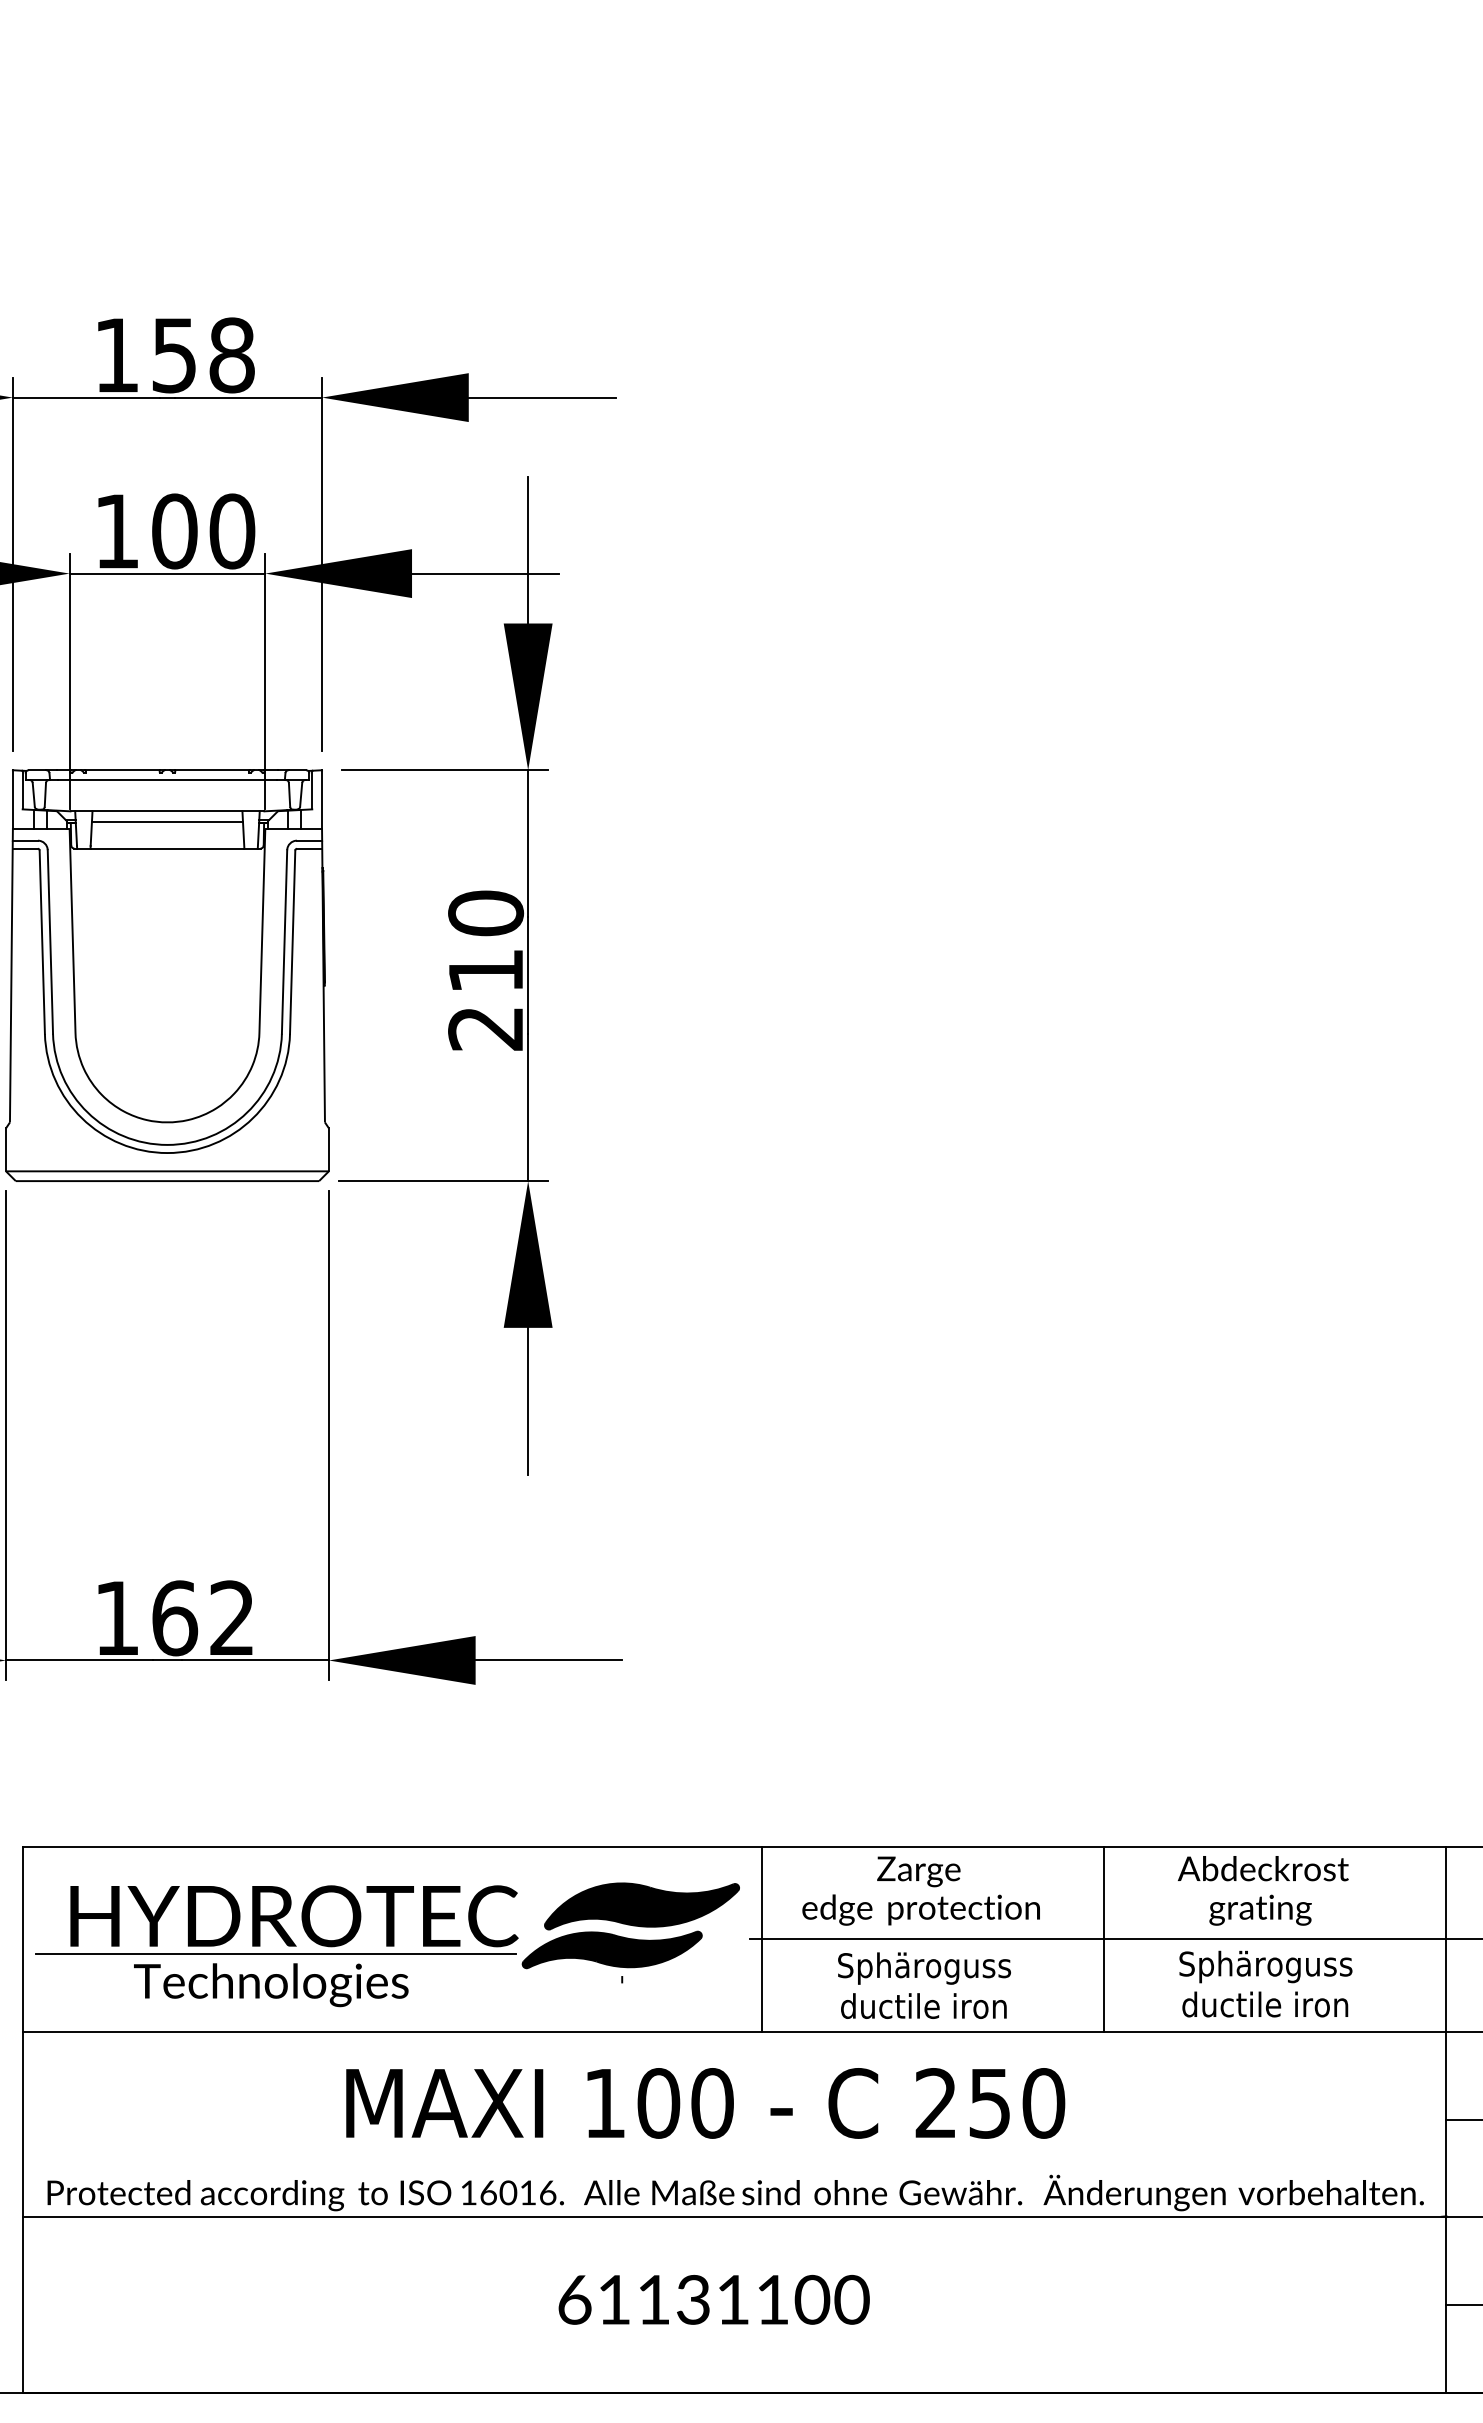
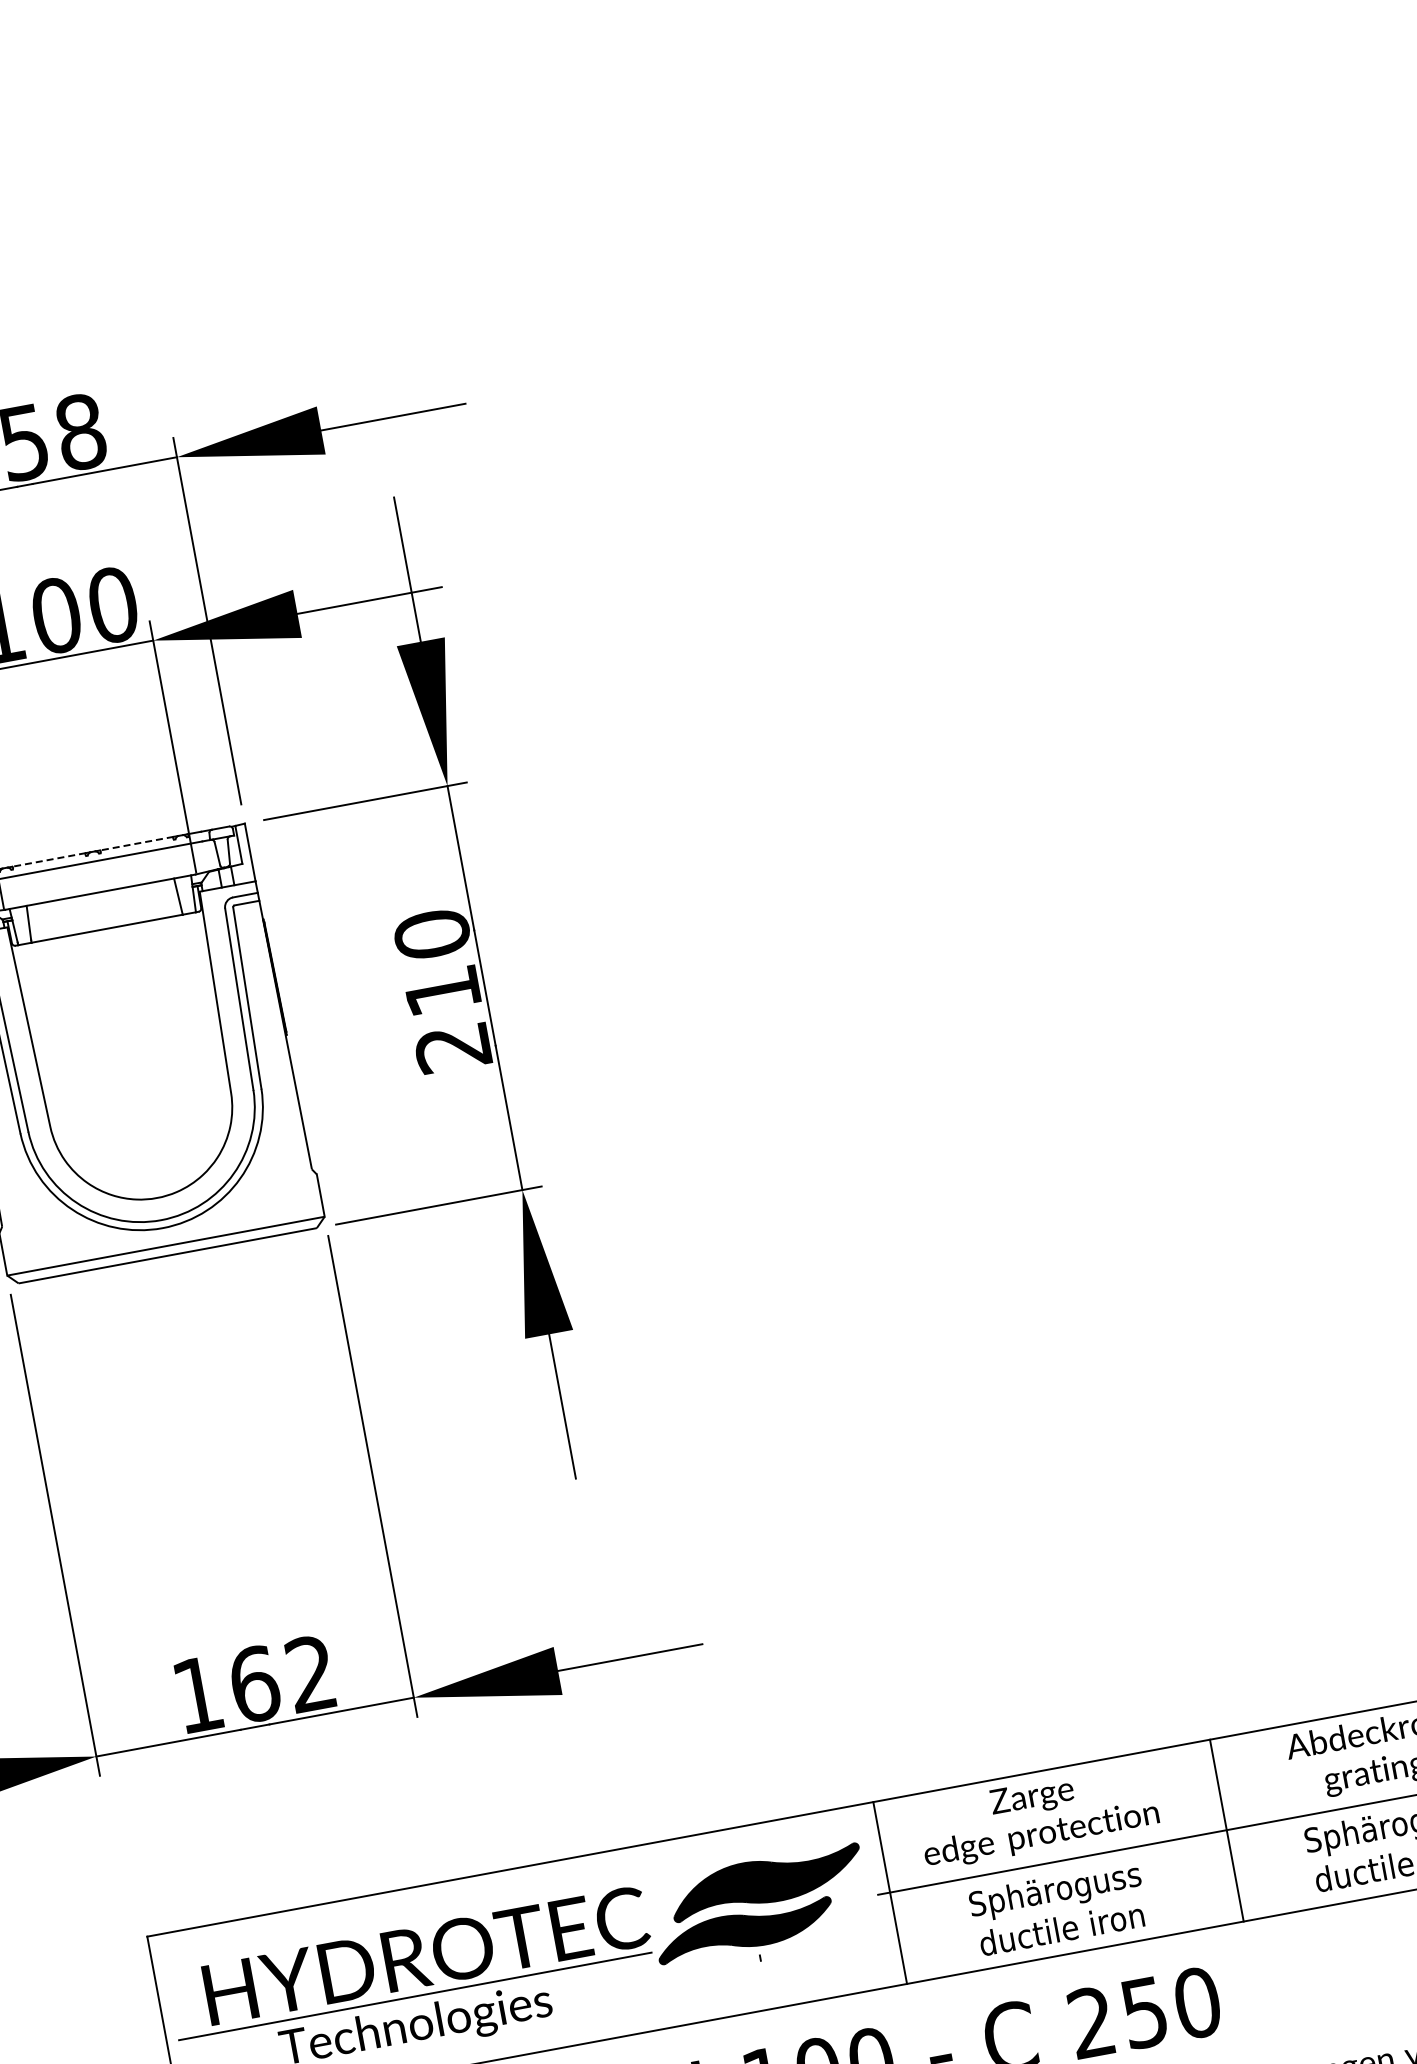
line: (122, 770) -> (48, 860), solid -> dashed
line: (212, 770) -> (137, 843), solid -> dashed
line: (167, 822) -> (102, 903), removed

